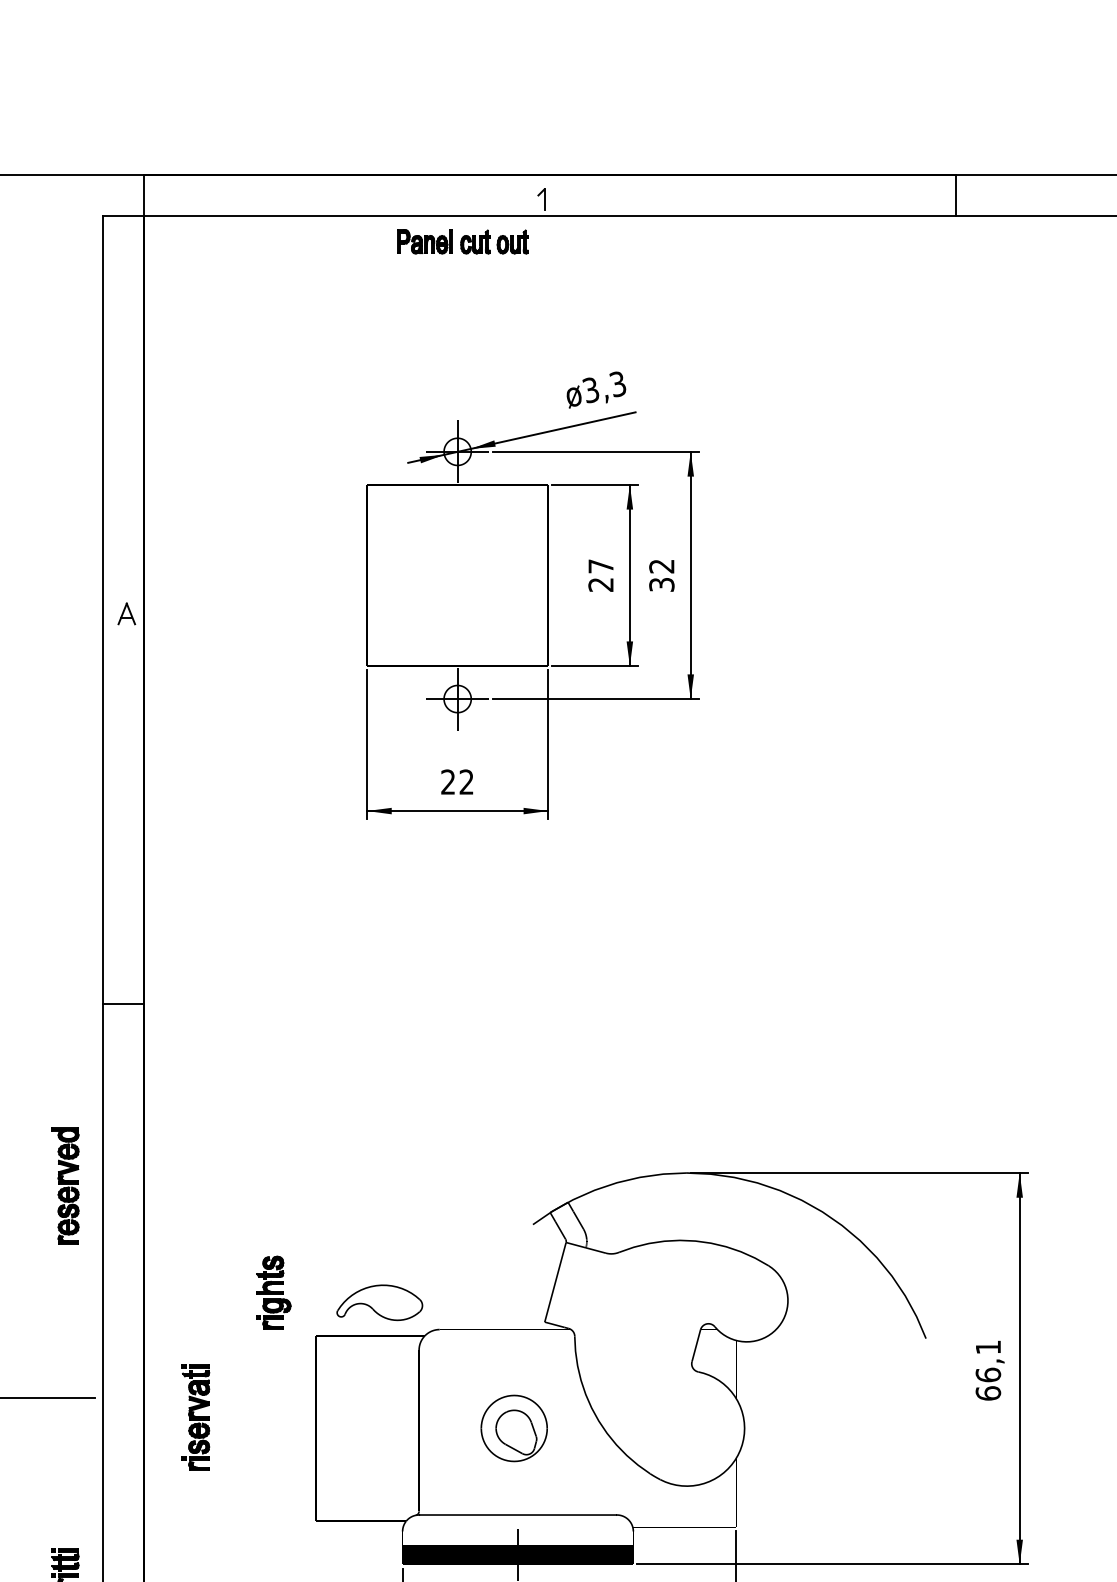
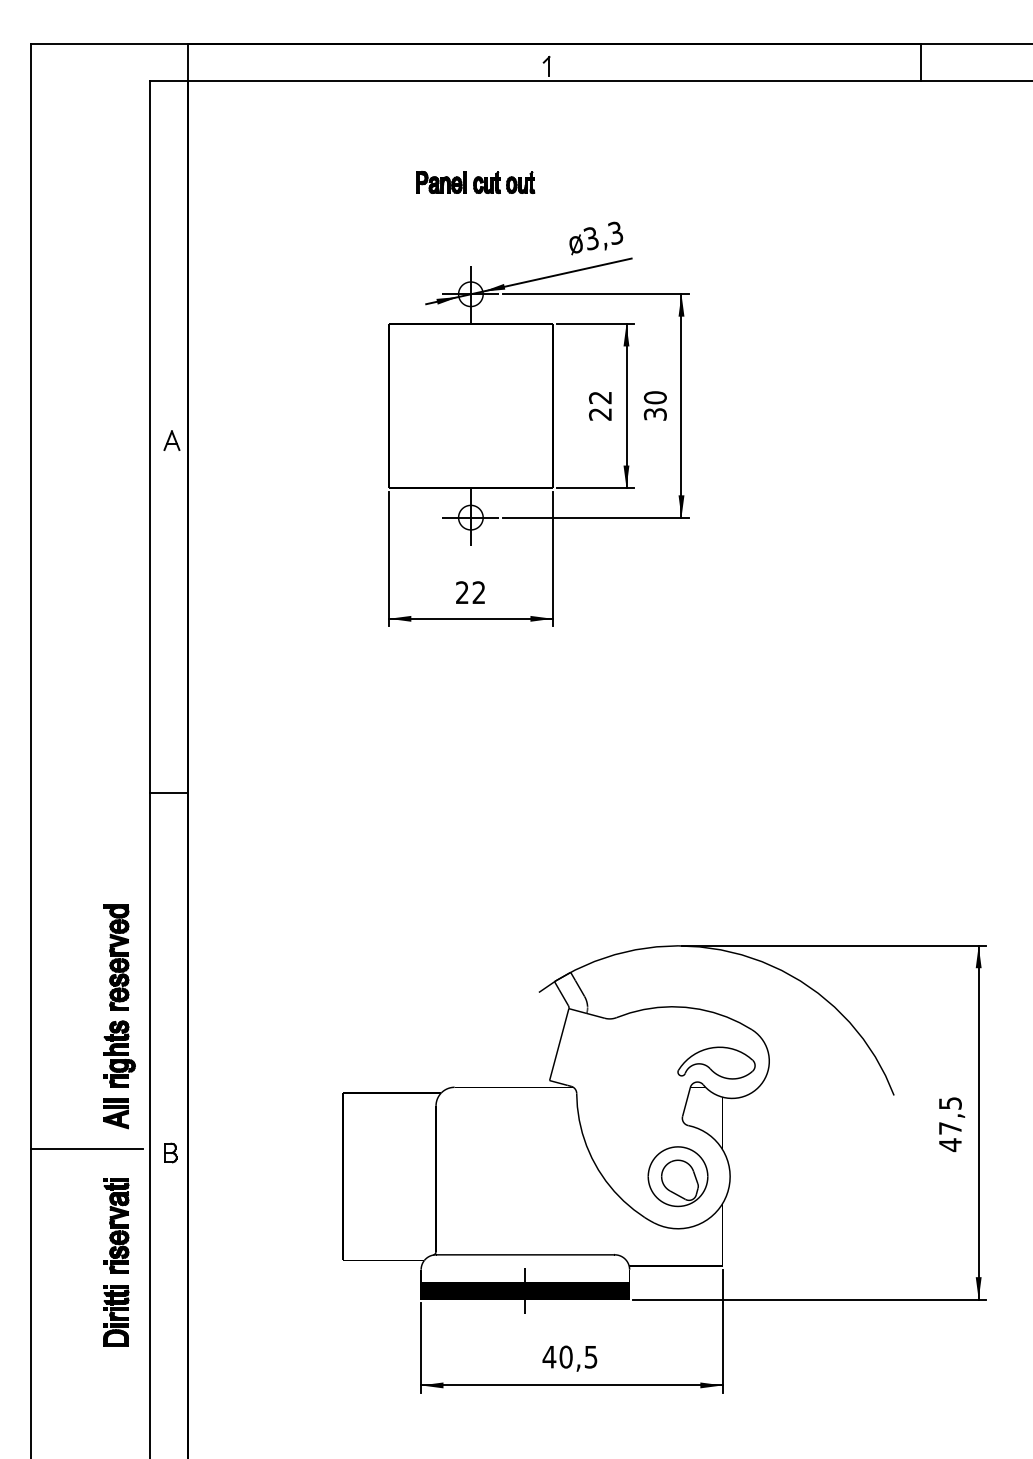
part: (462, 241) -> (475, 182), moved
text: (601, 566) -> (600, 397), 27 -> 22
text: (661, 566) -> (655, 397), 32 -> 30
part: (273, 1292) -> (119, 1053), moved
part: (379, 1302) -> (716, 1062), moved
part: (64, 1358) -> (115, 1113), added
text: (987, 1370) -> (949, 1124), 66,1 -> 47,5
part: (125, 1401) -> (170, 1152), added
part: (196, 1417) -> (116, 1225), moved
part: (513, 1428) -> (677, 1176), moved

